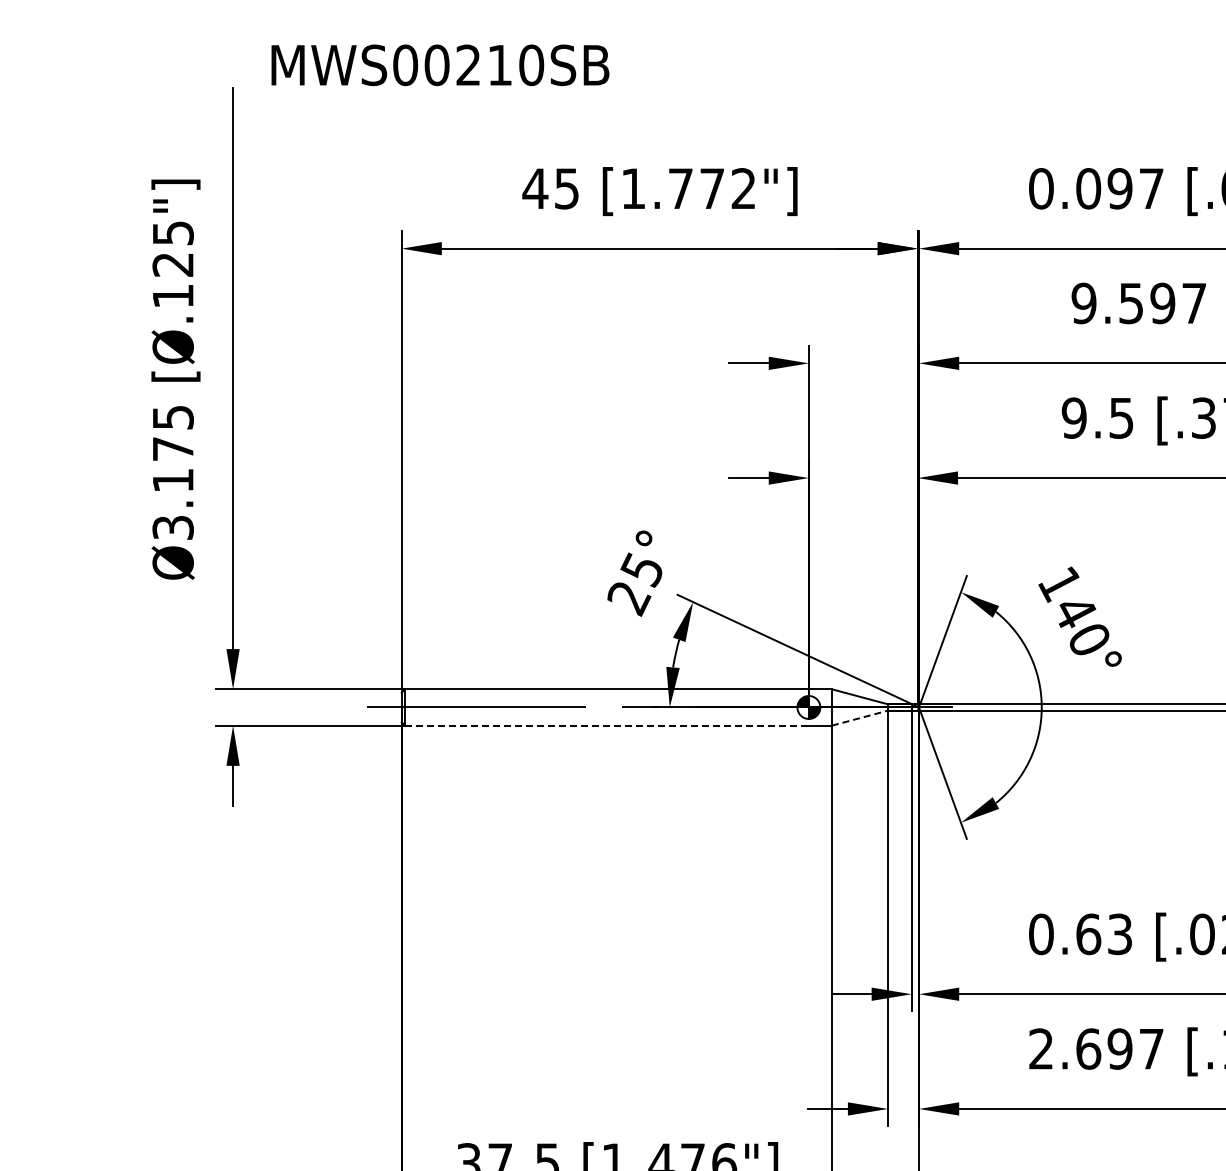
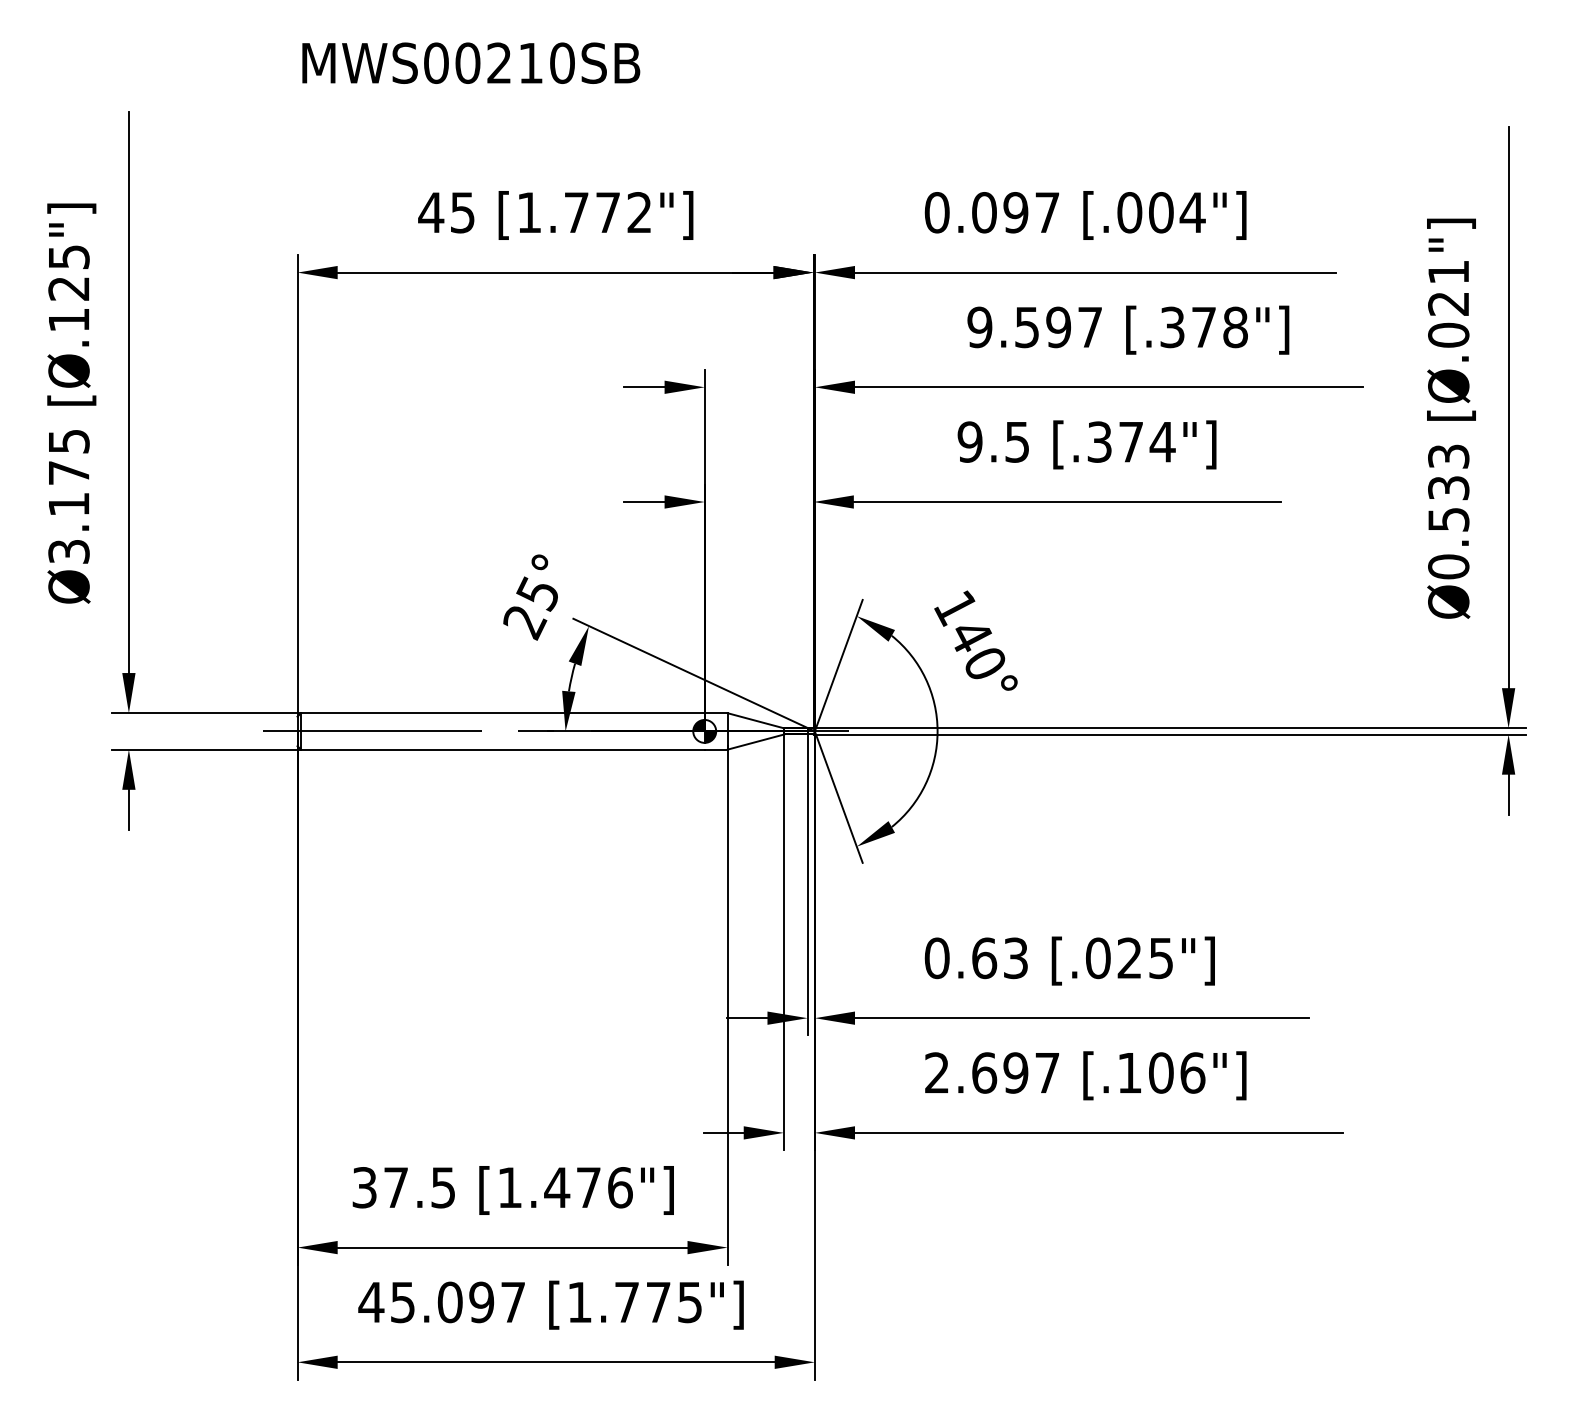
text: (440, 64) -> (471, 62), moved
line: (860, 717) -> (756, 741), dashed -> solid
line: (606, 725) -> (502, 749), dashed -> solid

